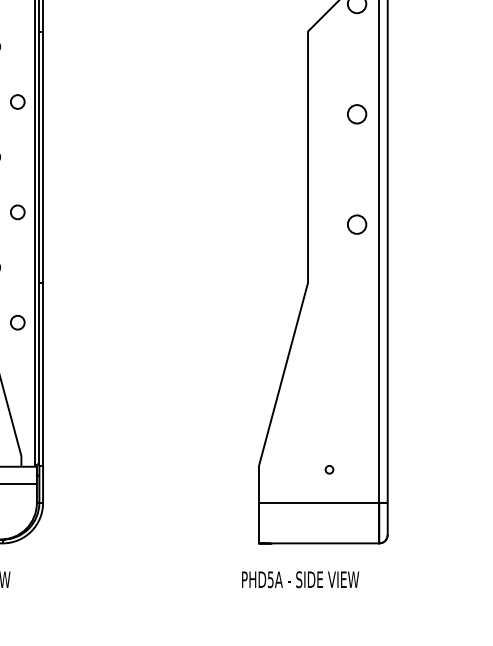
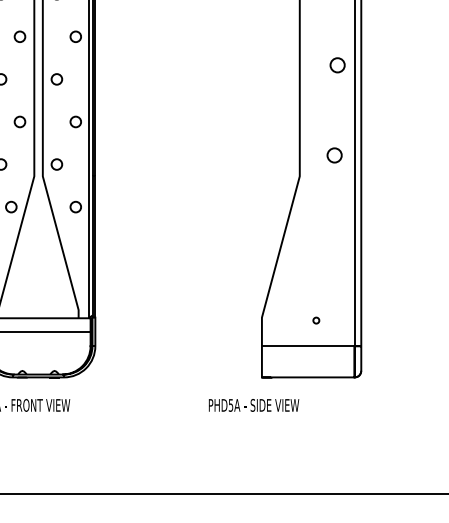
circle: (356, 114) -> (337, 65), moved
circle: (356, 224) -> (334, 155), moved
text: (301, 579) -> (254, 405), moved

